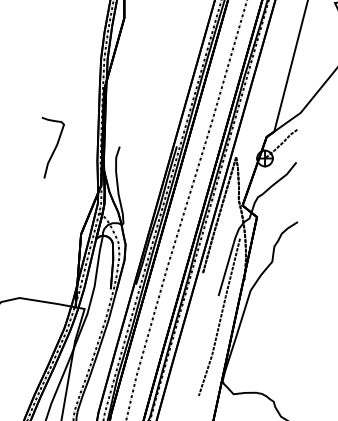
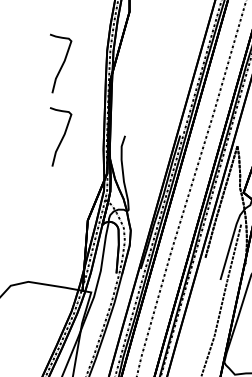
curve: (54, 71) -> (62, 63), added

